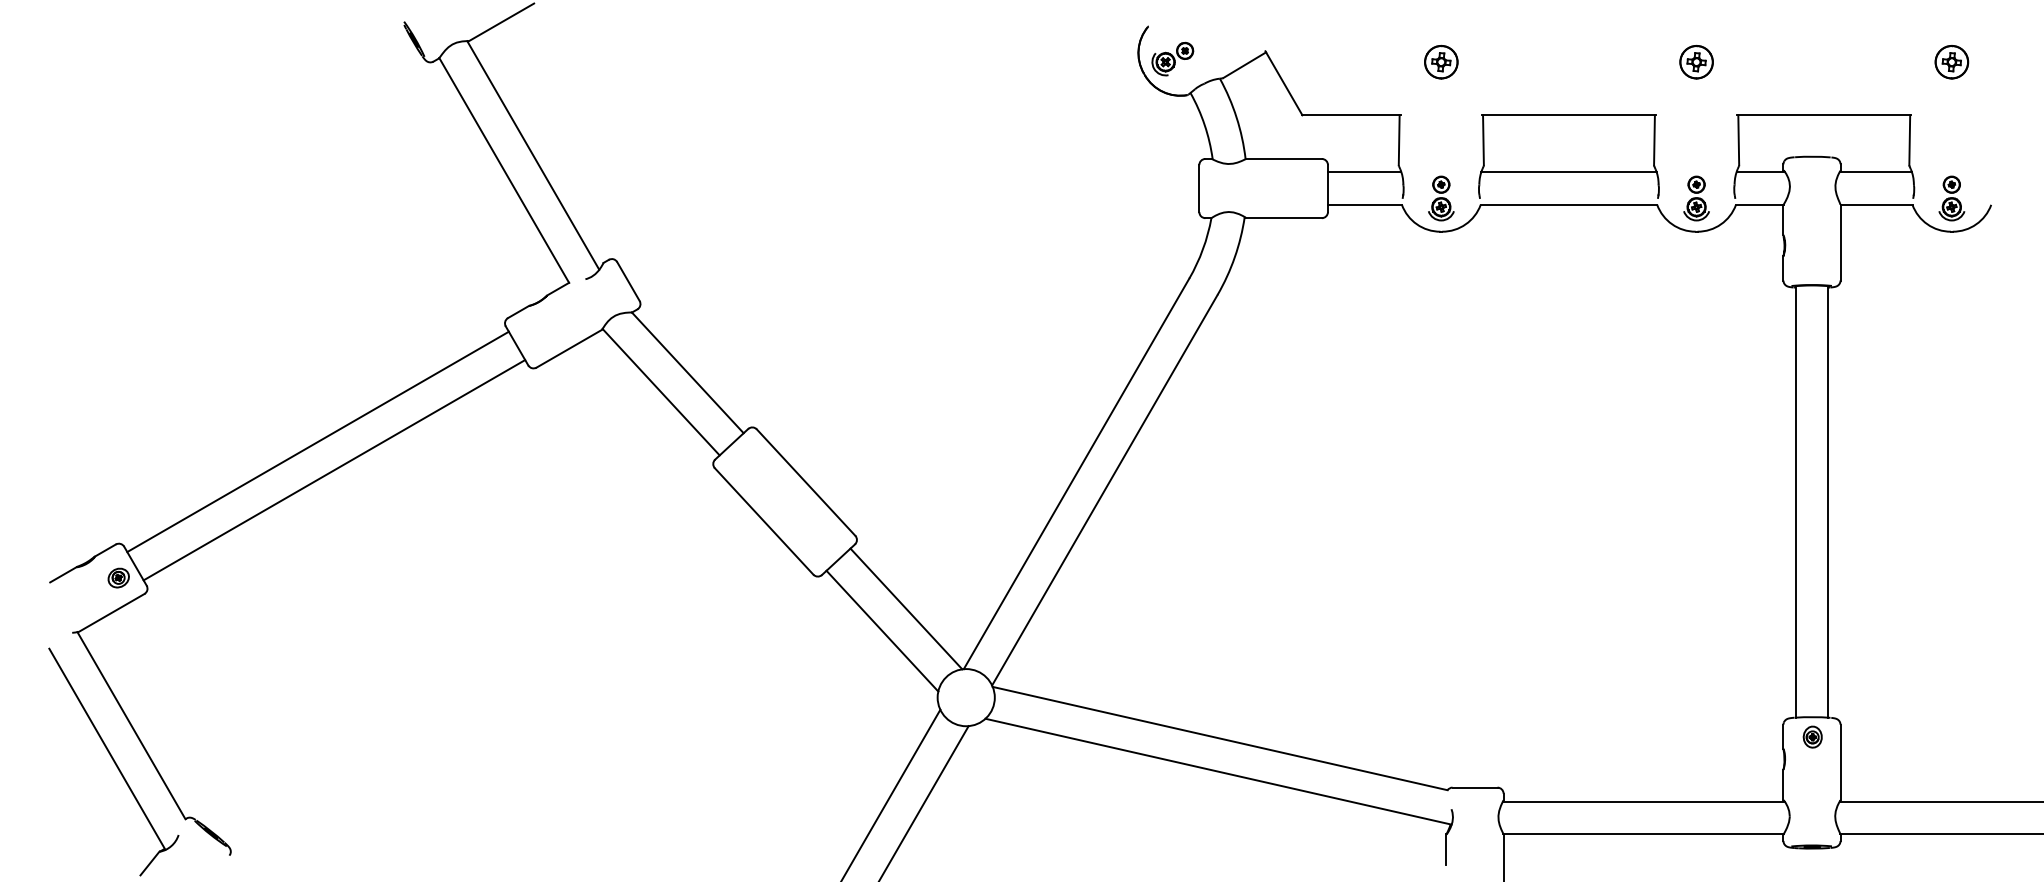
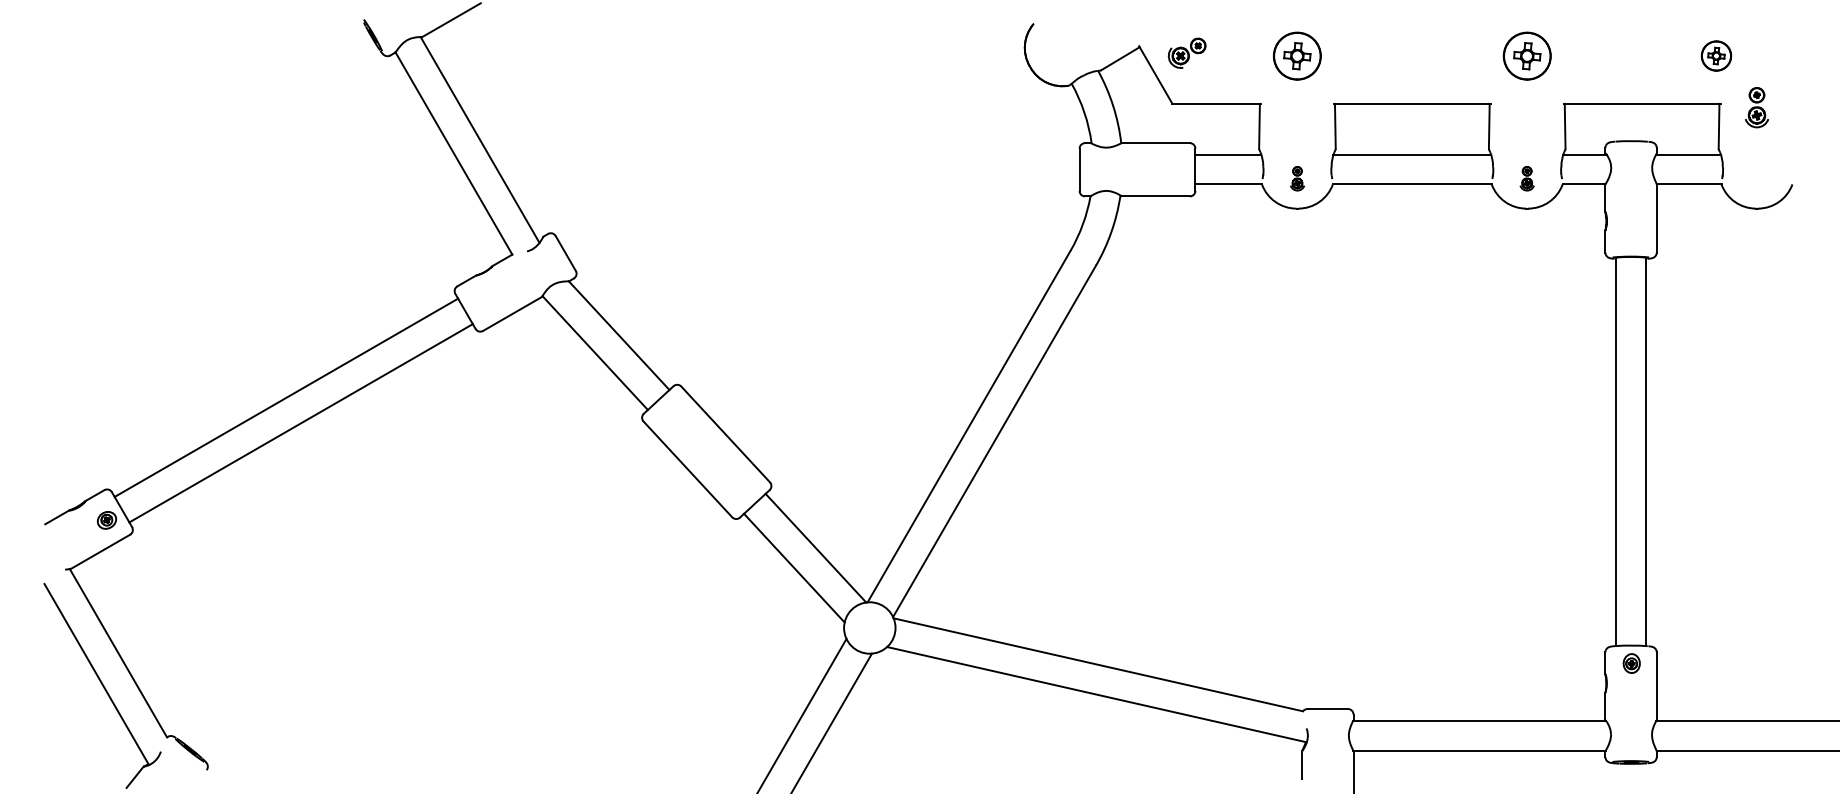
part: (1172, 58) -> (1186, 52), moved
part: (1441, 61) -> (1297, 55), size x1.6
part: (1696, 61) -> (1527, 55), size x1.6
part: (1951, 62) -> (1716, 56), moved
part: (1441, 198) -> (1297, 178), size x0.6
part: (1696, 198) -> (1527, 178), size x0.6
part: (1951, 198) -> (1756, 107), moved

